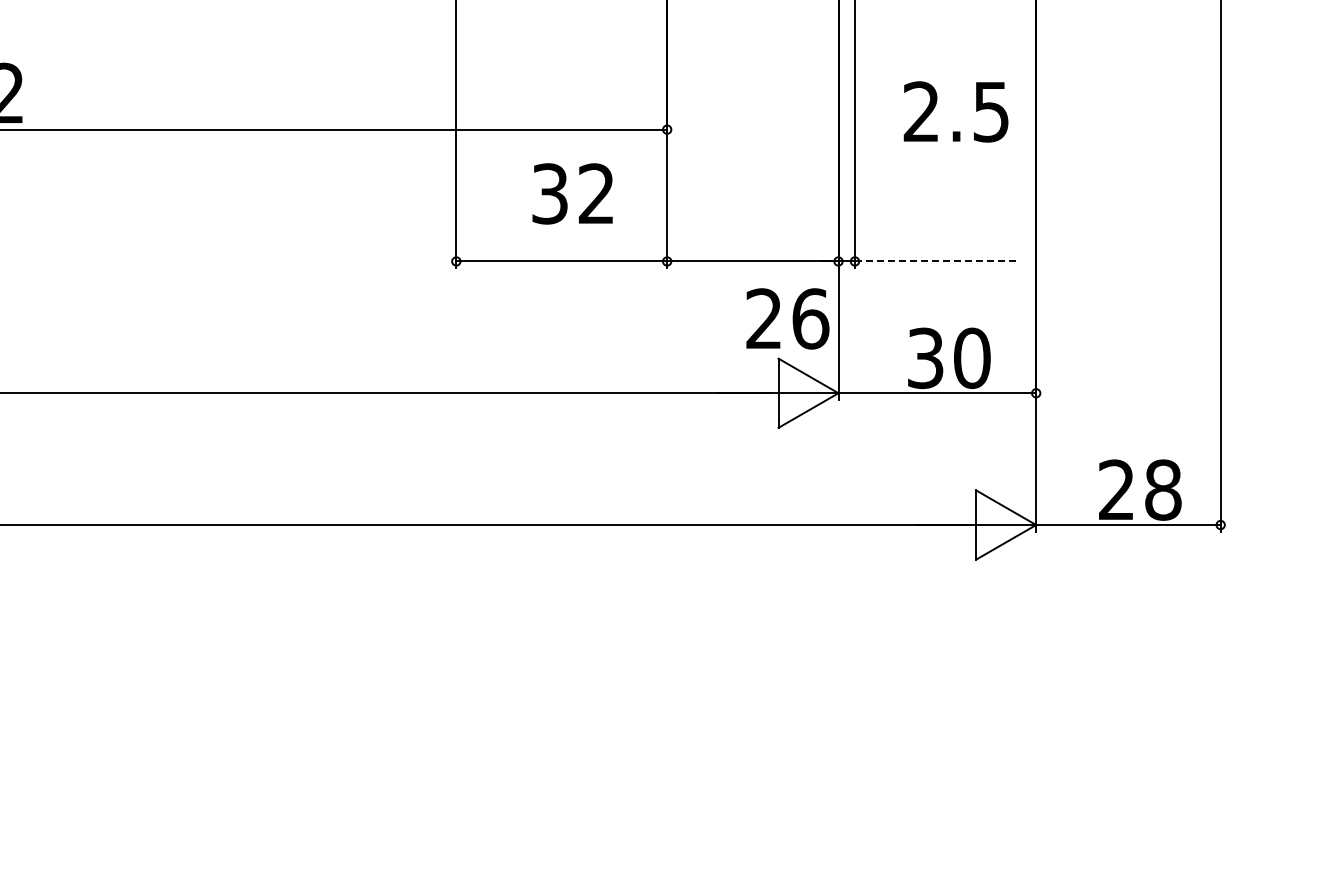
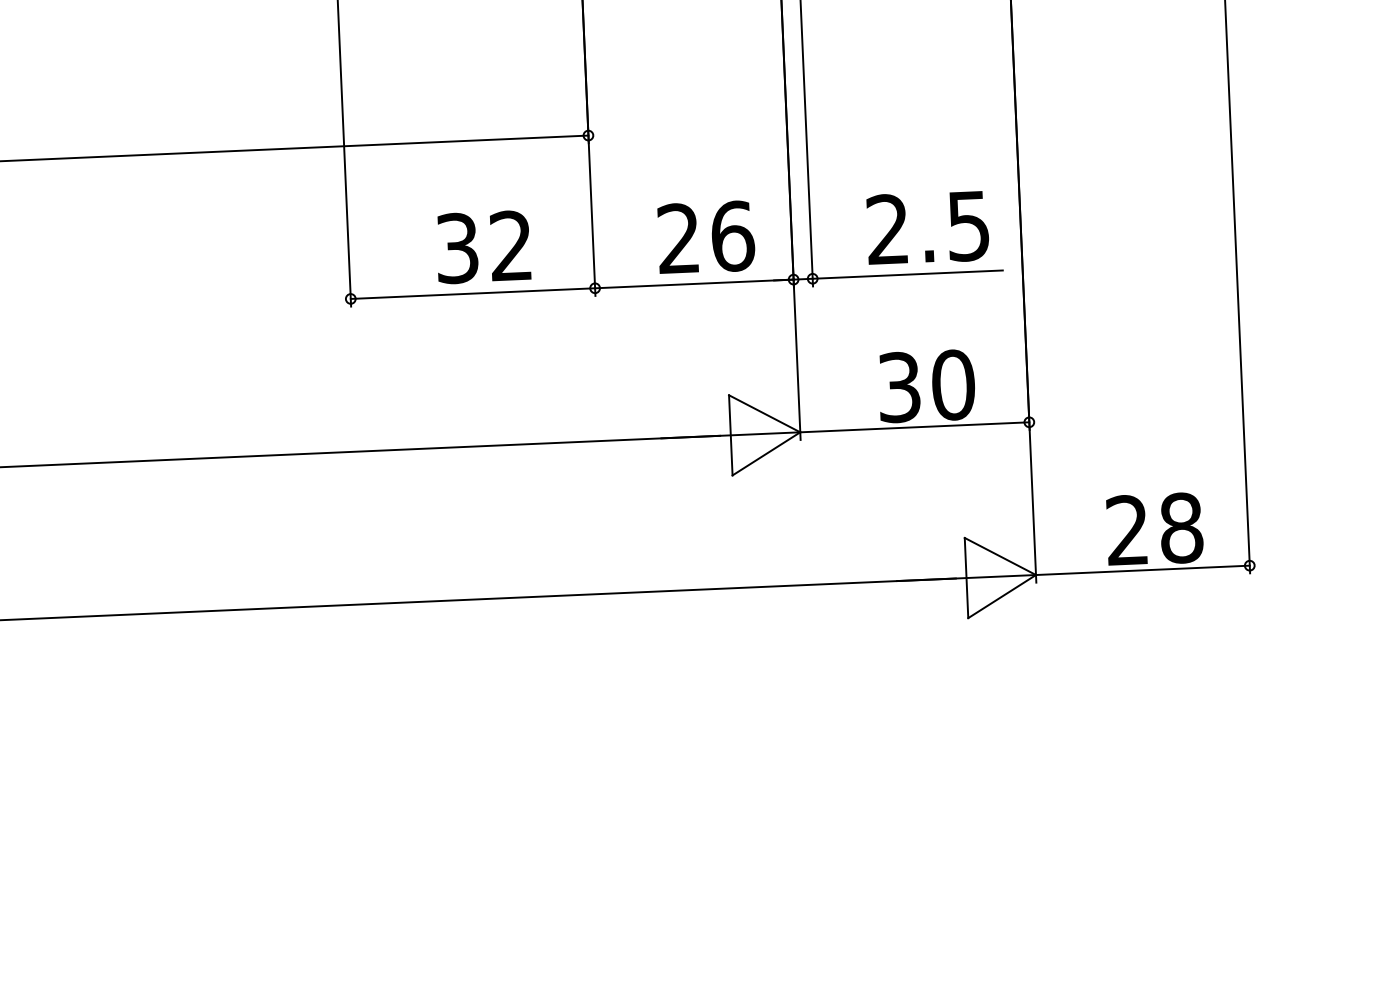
text: (955, 111) -> (927, 227), moved
text: (572, 193) -> (483, 246), moved
line: (937, 261) -> (908, 274), dashed -> solid
text: (787, 318) -> (705, 237), moved

